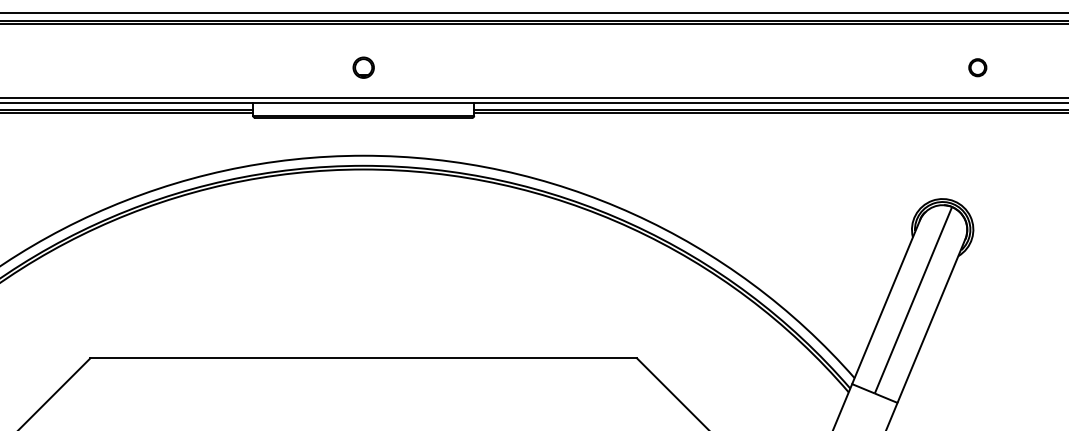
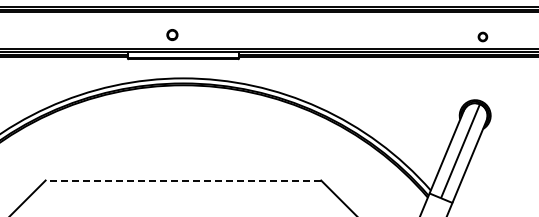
part: (976, 66) -> (482, 36), moved
part: (363, 68) -> (172, 35), moved
line: (363, 358) -> (183, 180), solid -> dashed

